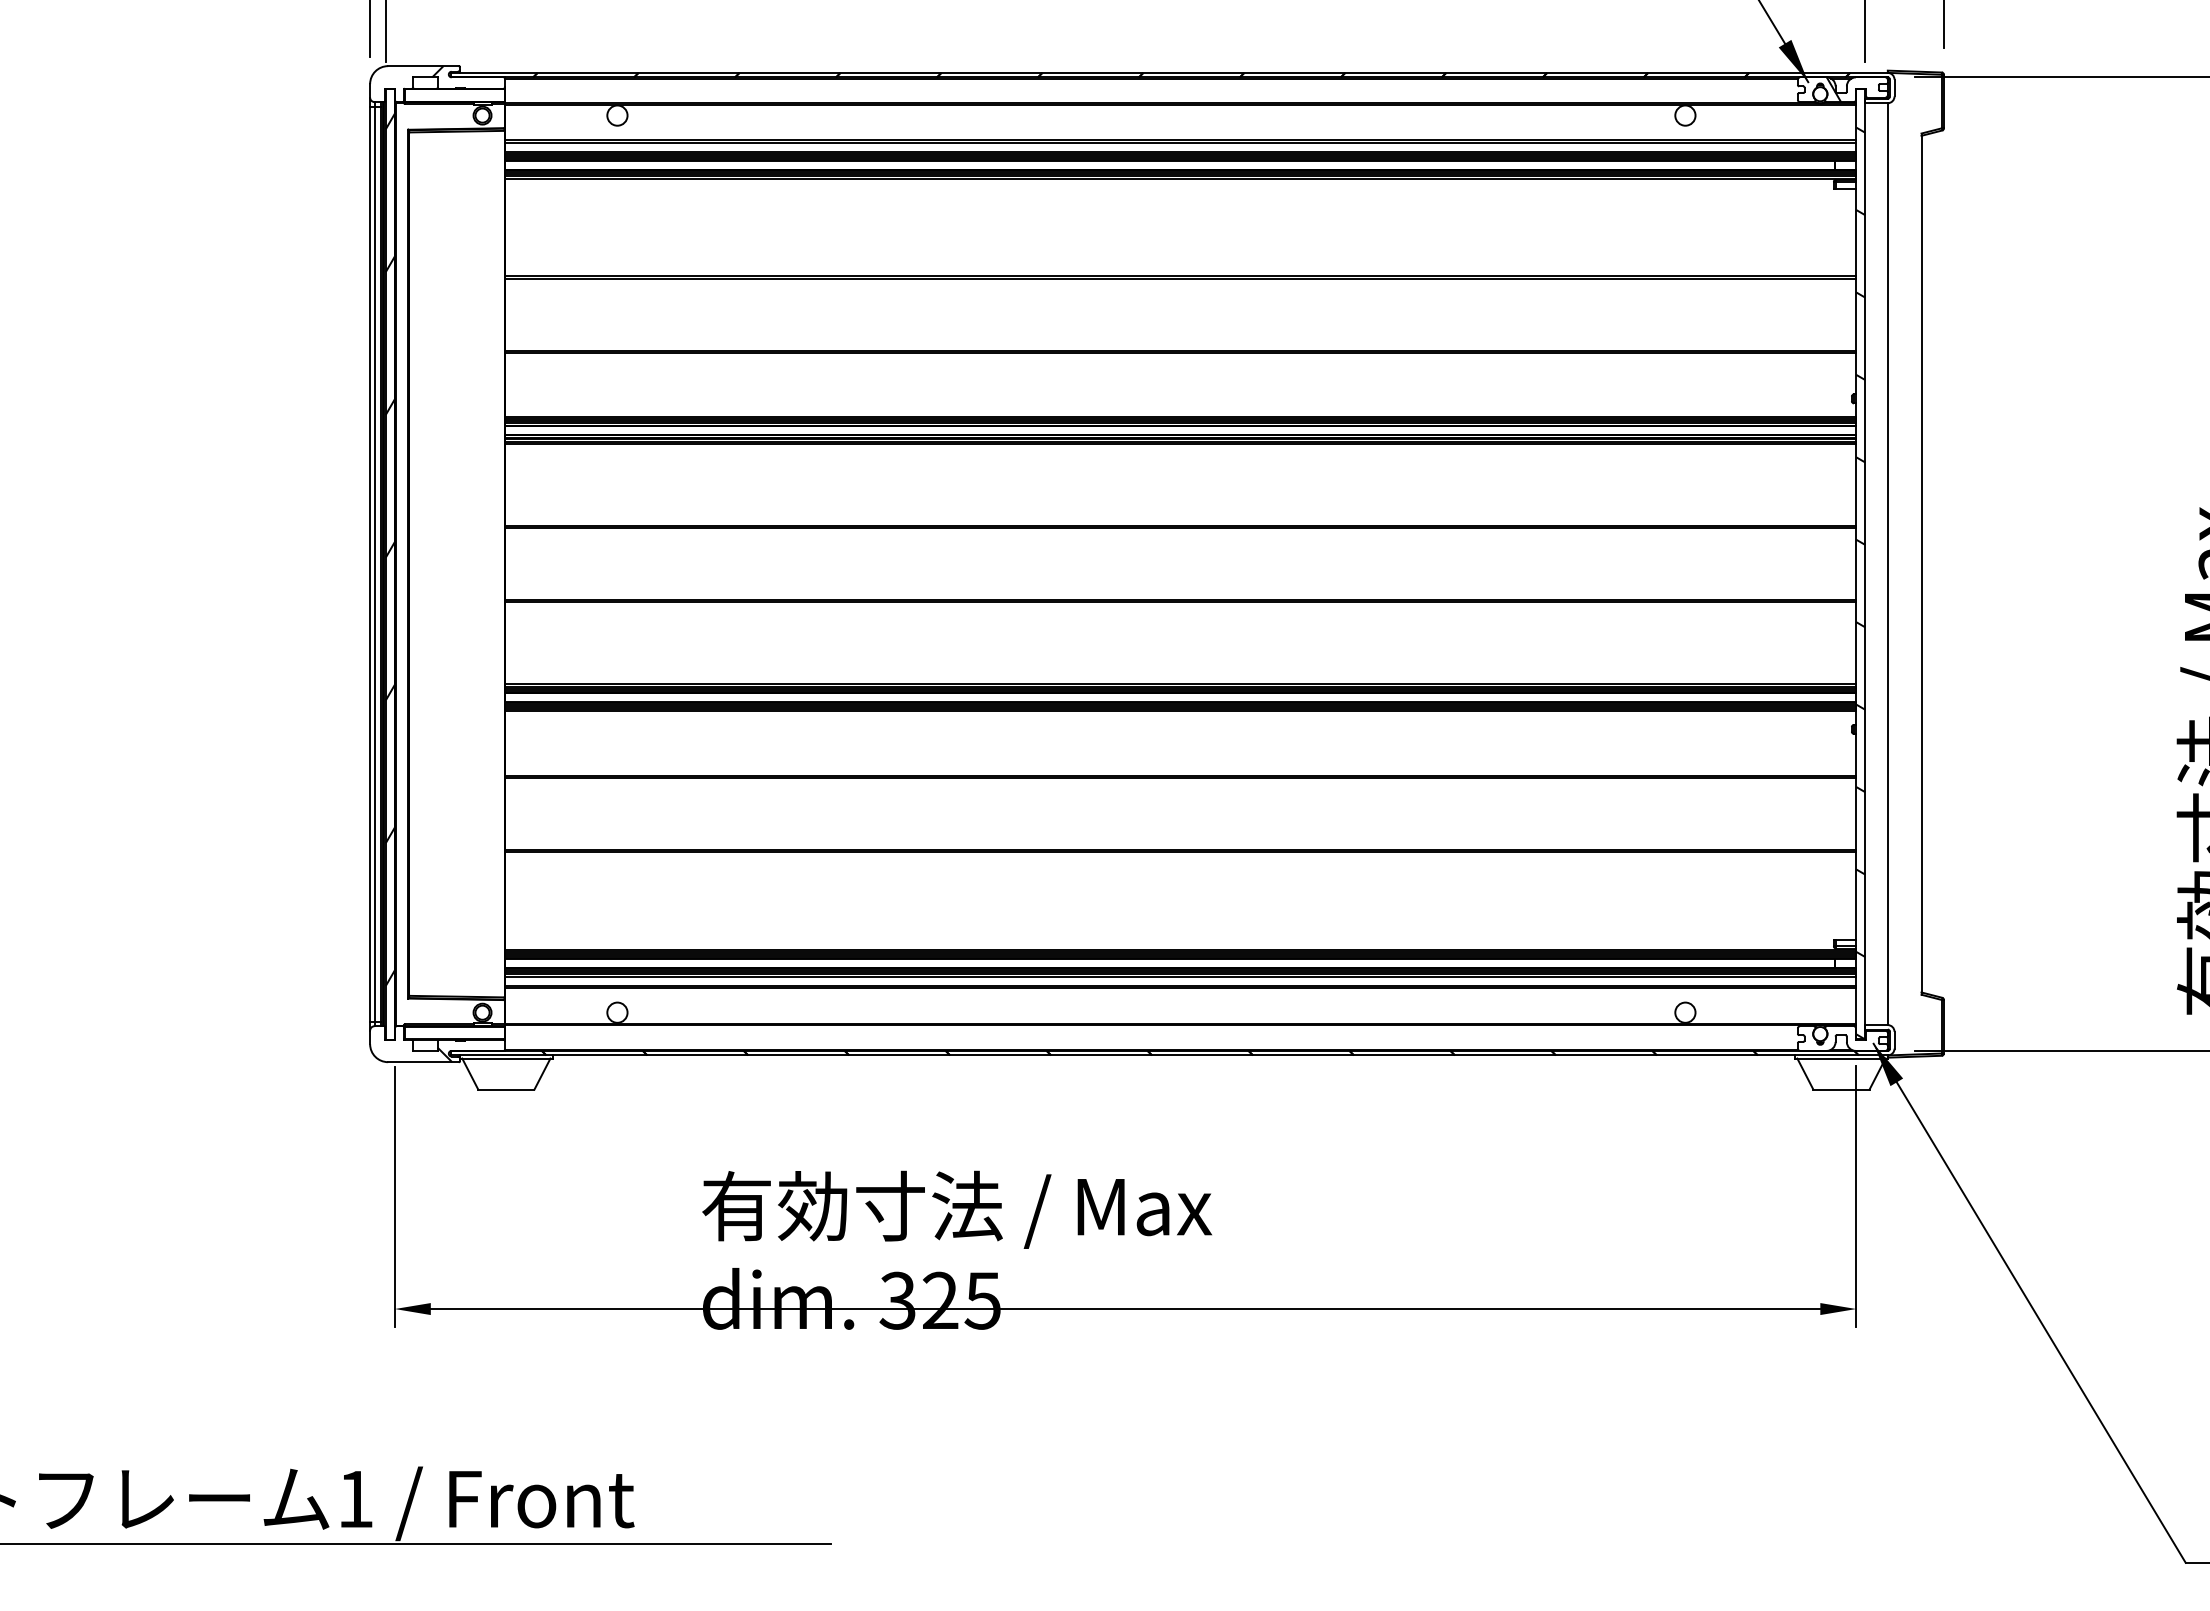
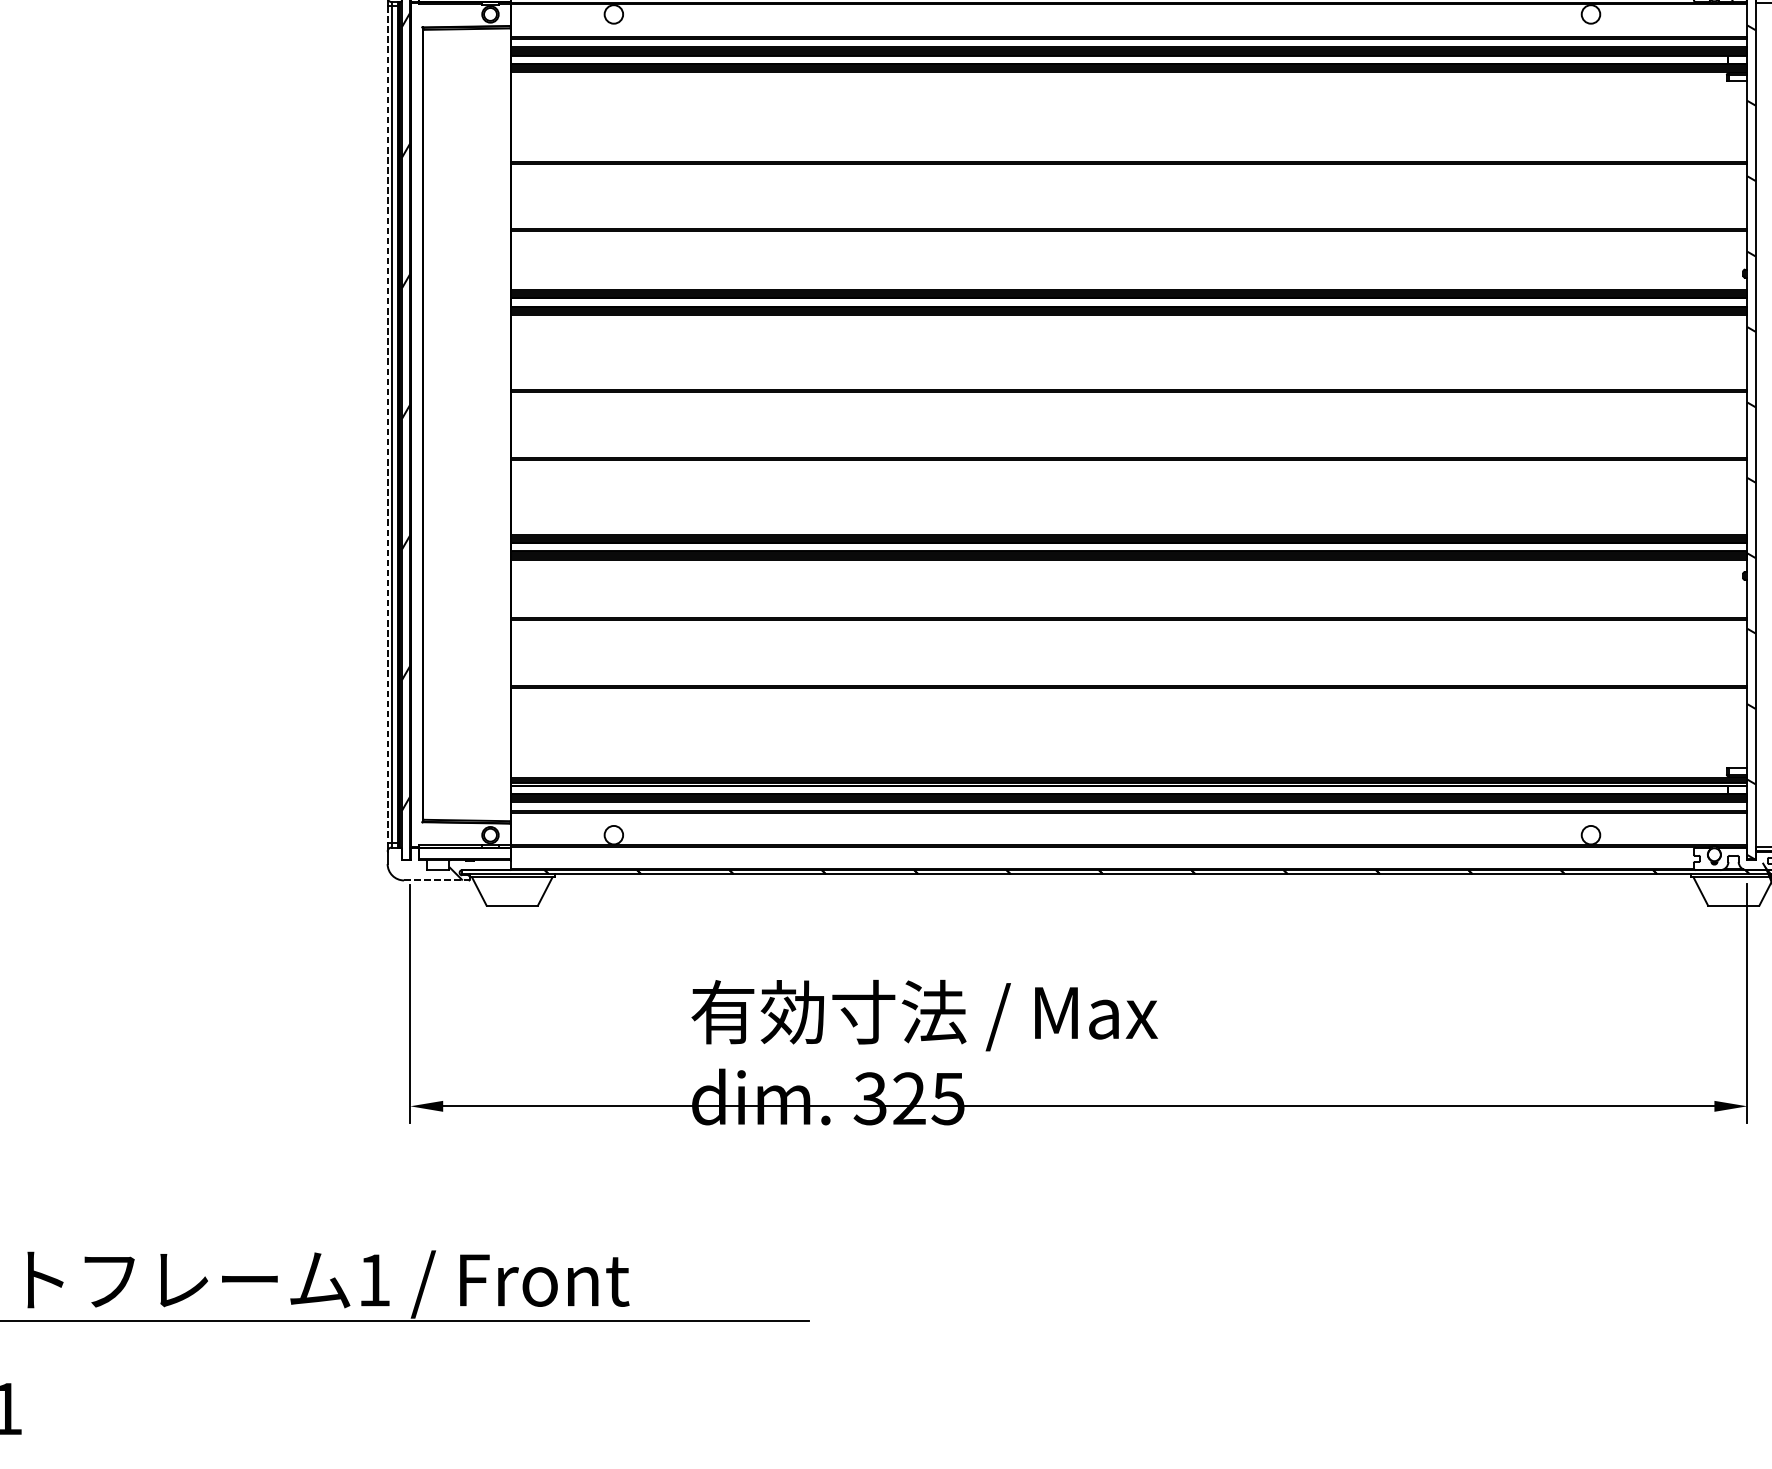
line: (370, 564) -> (387, 425), solid -> dashed
line: (423, 1062) -> (436, 880), solid -> dashed

